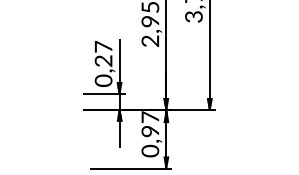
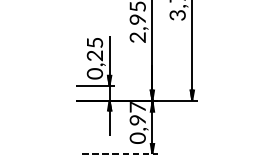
text: (103, 46) -> (94, 42), 0,27 -> 0,25
line: (131, 168) -> (120, 154), solid -> dashed

